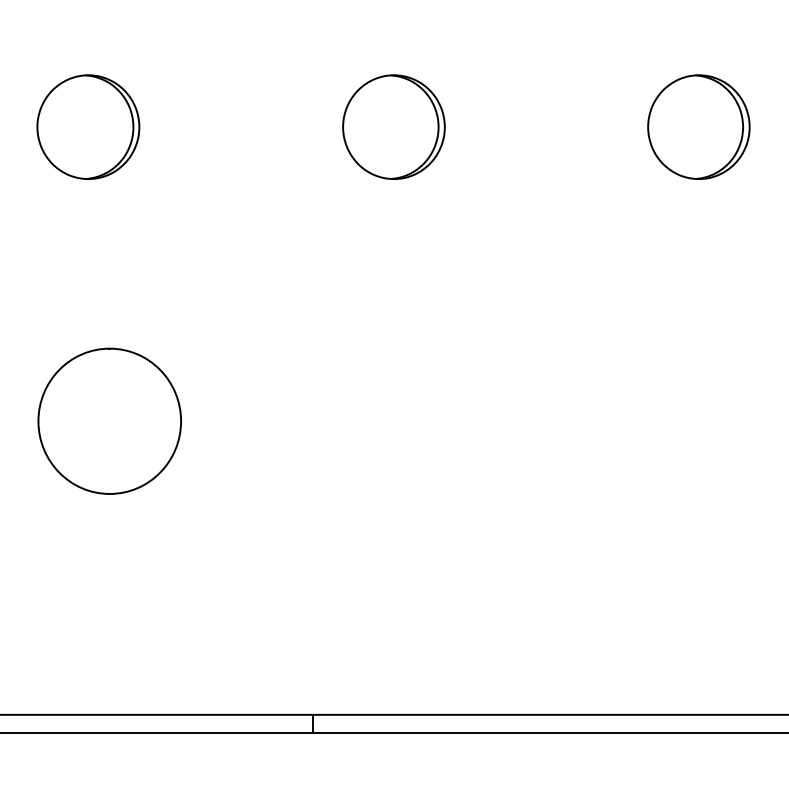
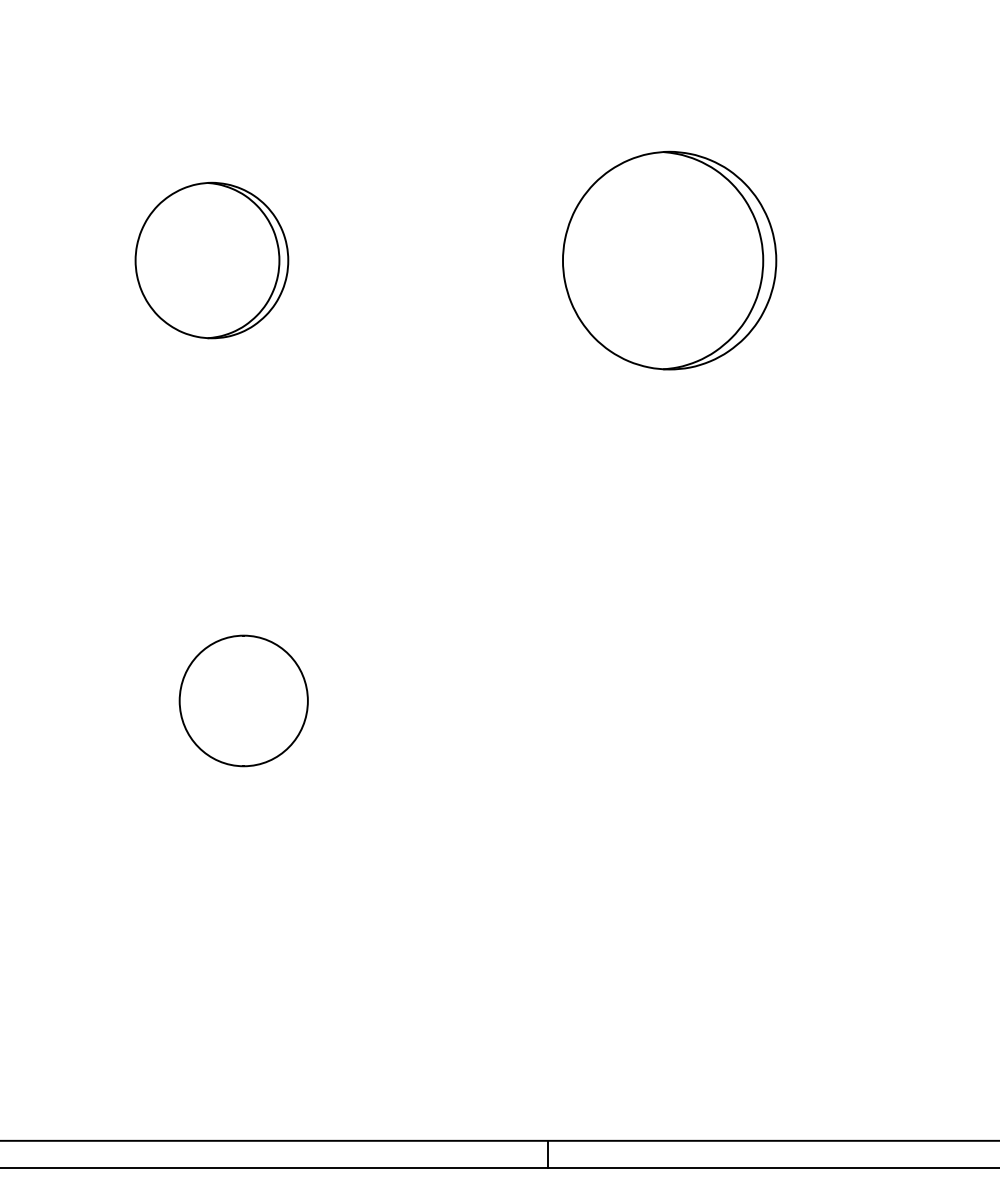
part: (393, 126) -> (668, 259), size x1.4
part: (109, 420) -> (243, 699), size x0.6

